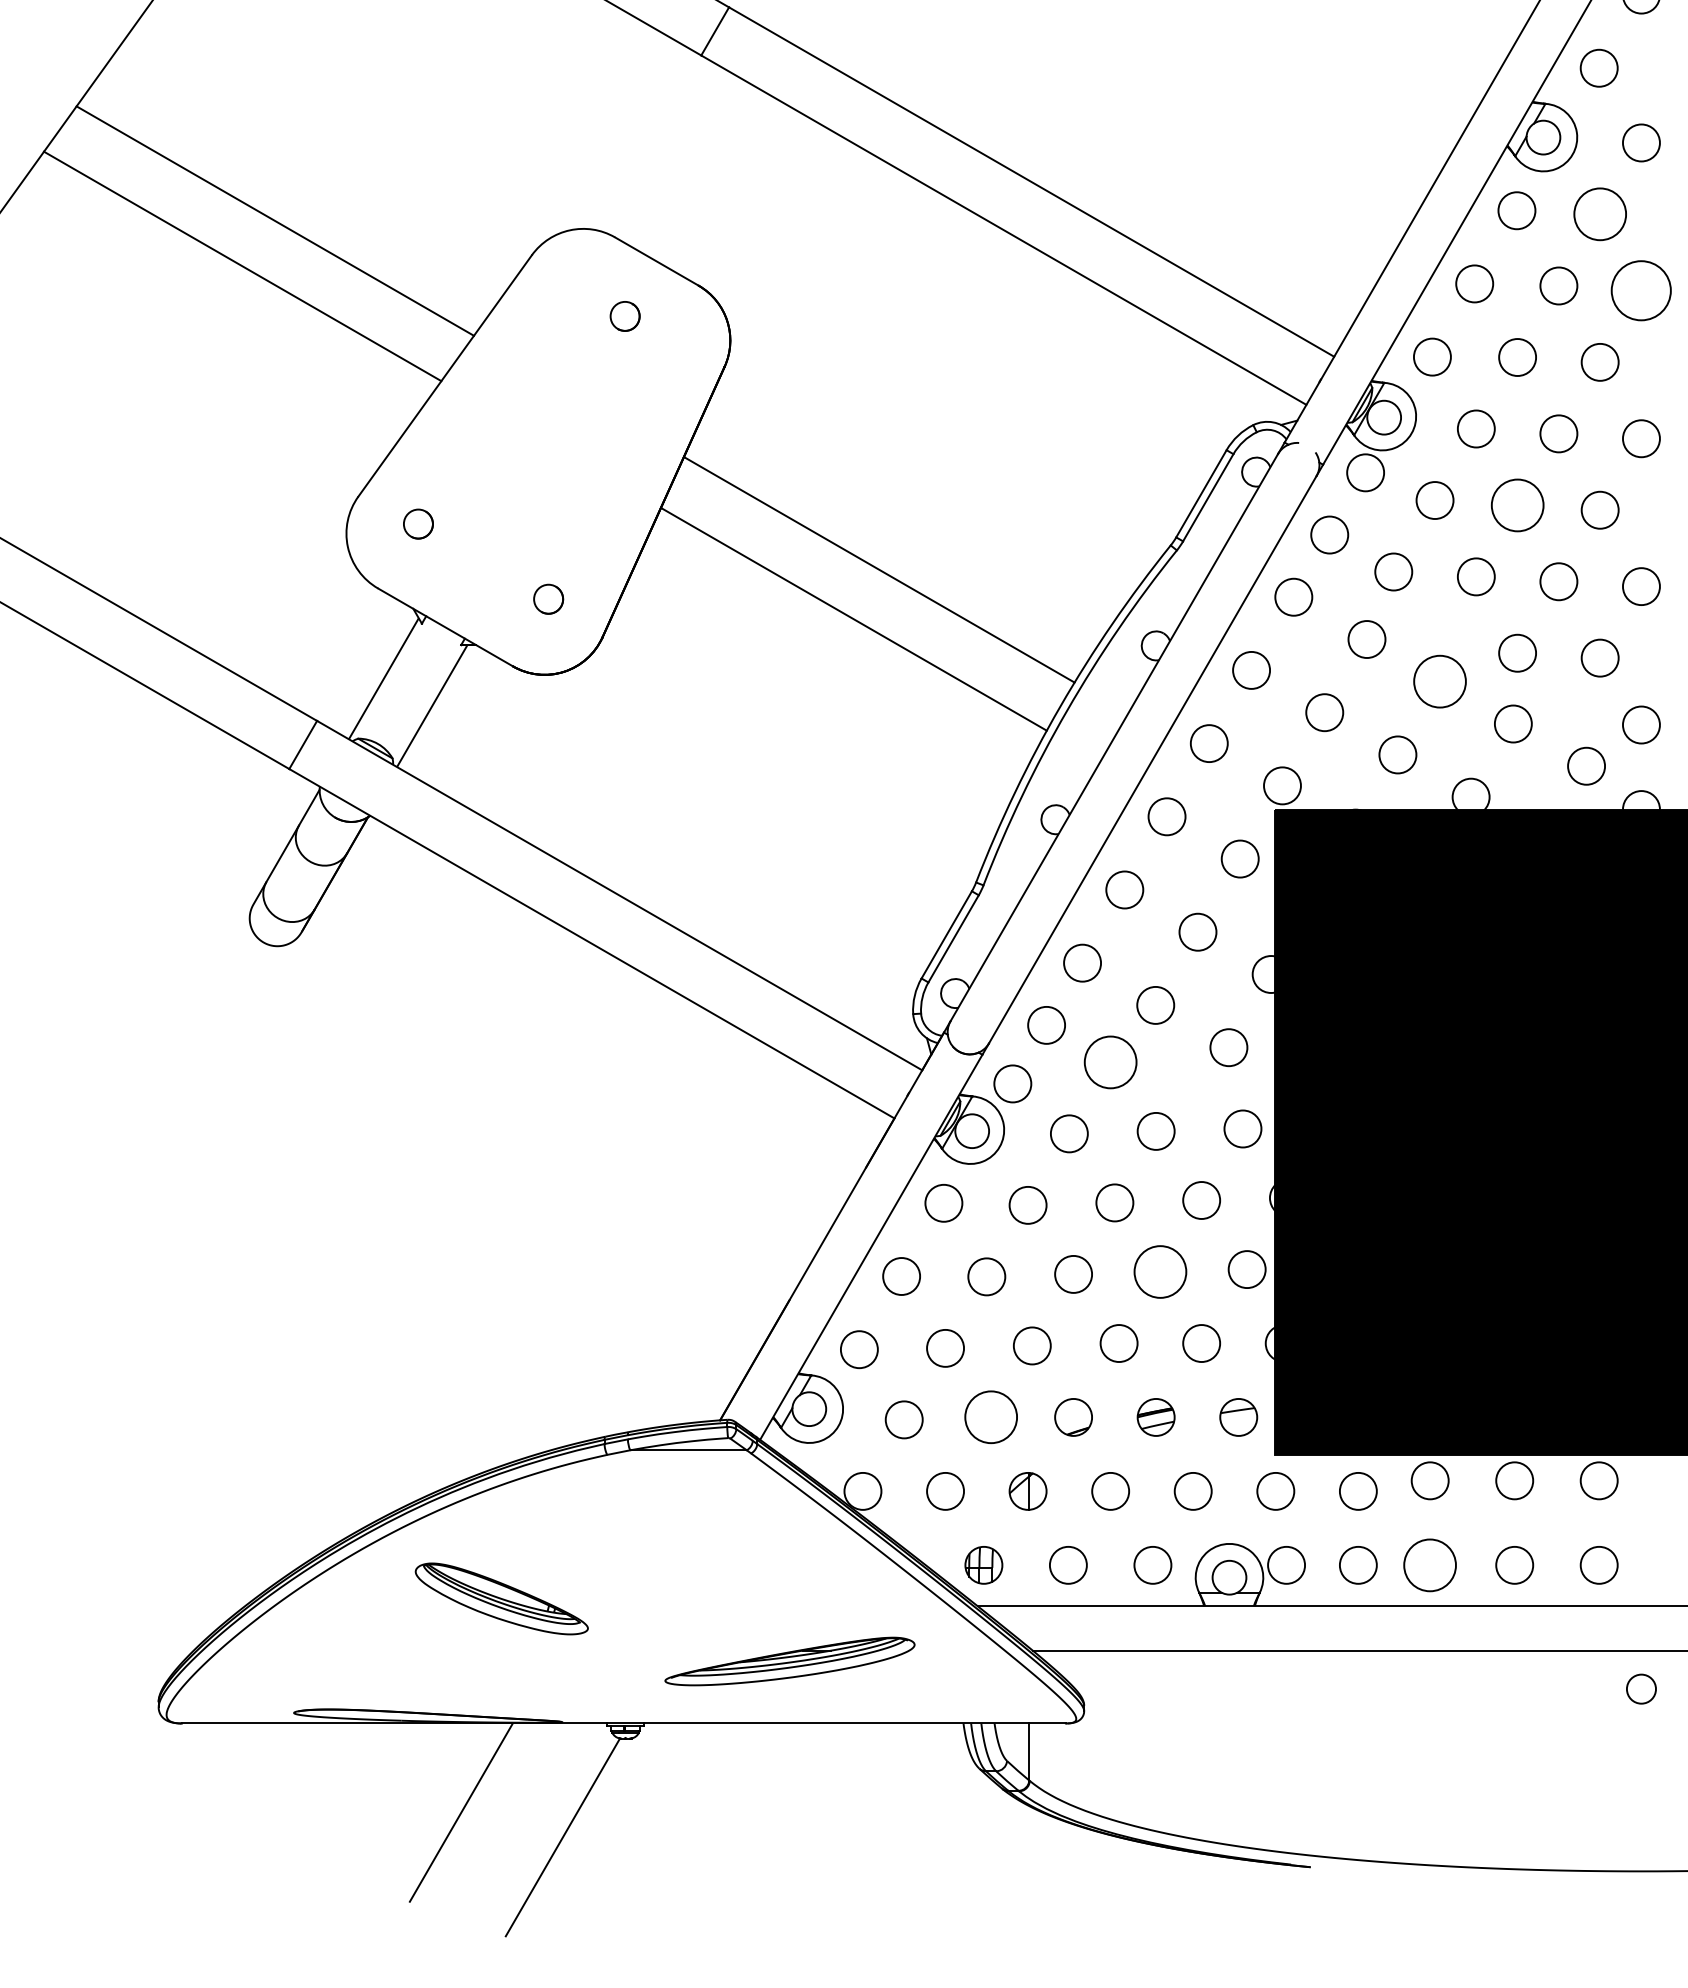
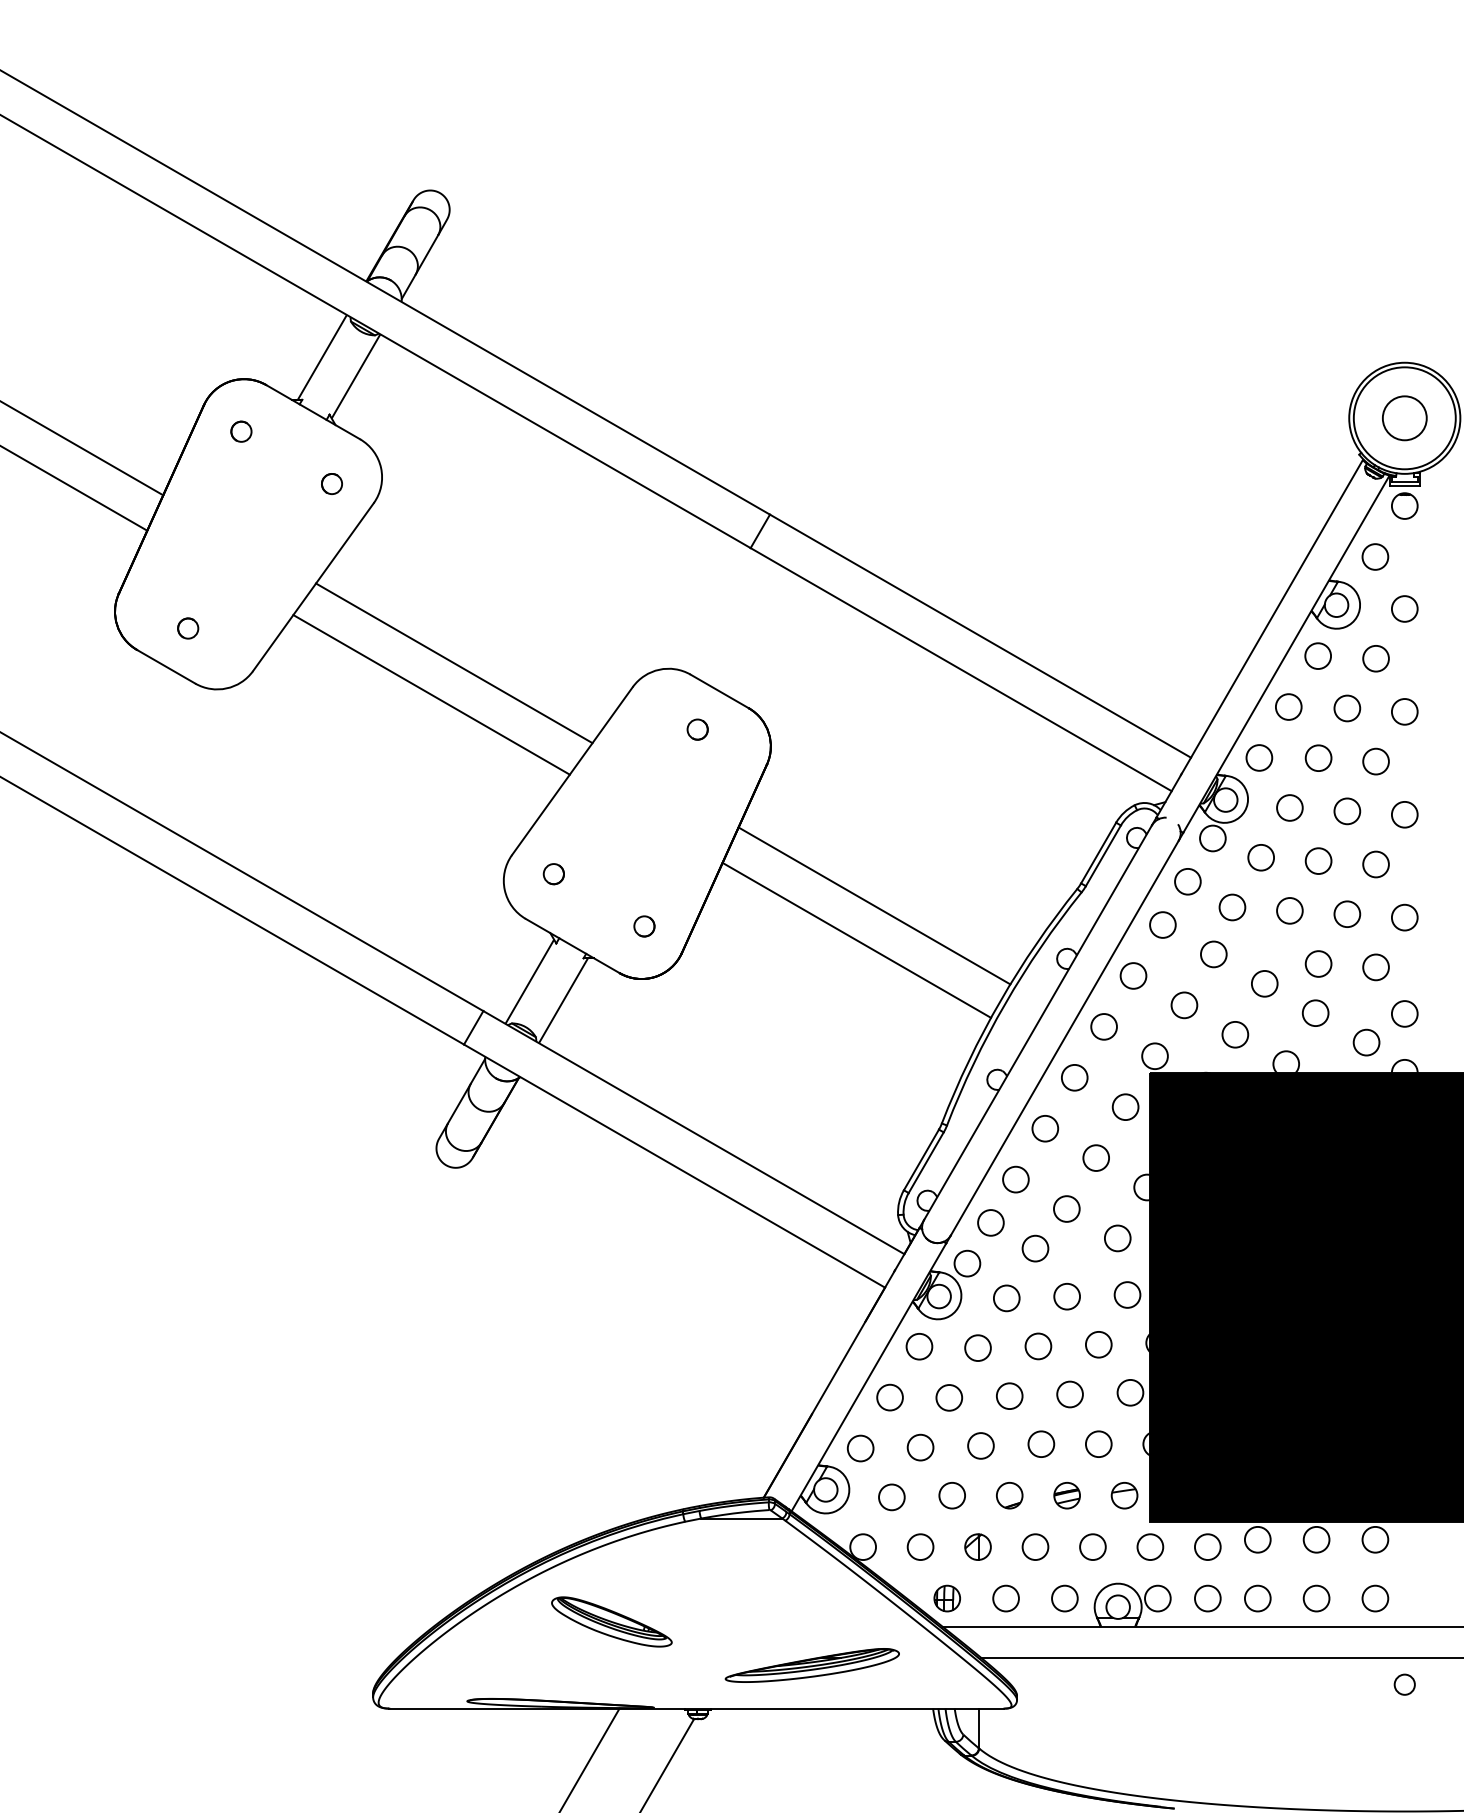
circle: (1599, 214) -> (1375, 658), size x0.71
circle: (1641, 290) -> (1404, 711), size x0.62
circle: (1517, 504) -> (1318, 860), size x0.71
circle: (1439, 681) -> (1264, 983), size x0.71
circle: (1110, 1062) -> (1035, 1248), size x0.71
circle: (1159, 1272) -> (1069, 1394), size x0.71
circle: (989, 1417) -> (951, 1495), size x0.71
circle: (1429, 1565) -> (1257, 1598), size x0.71

